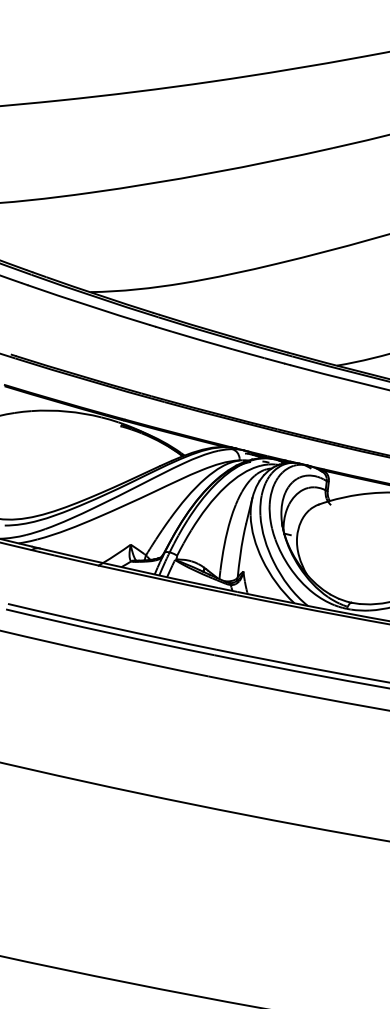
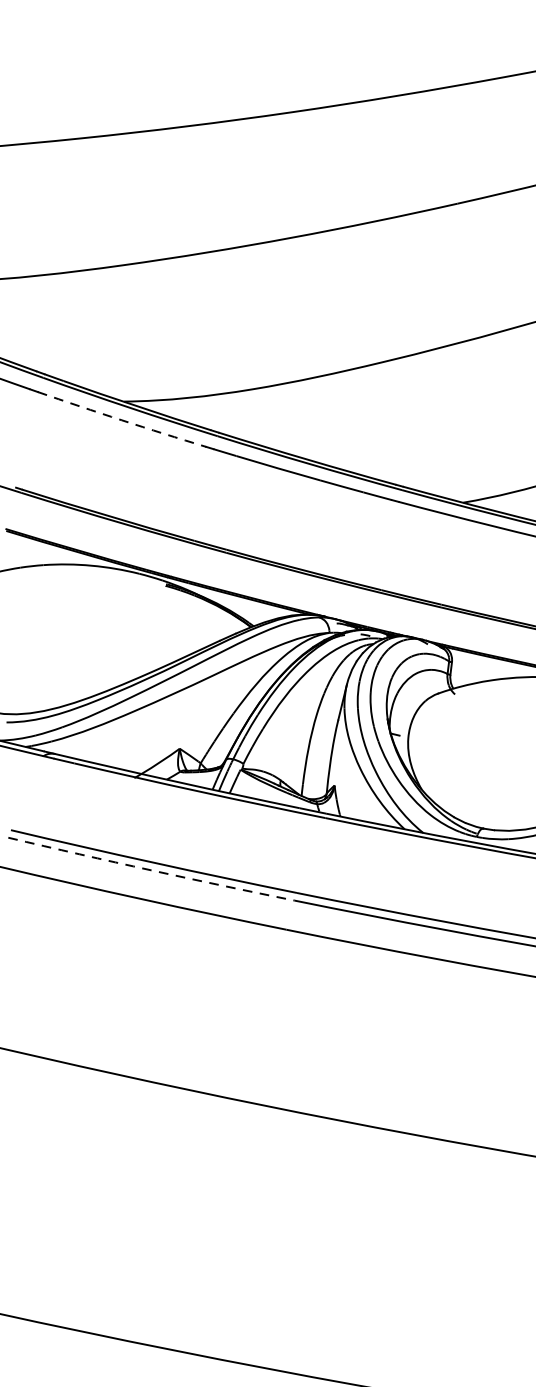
arc: (88, 305) -> (121, 420), solid -> dashed
arc: (110, 633) -> (151, 870), solid -> dashed

